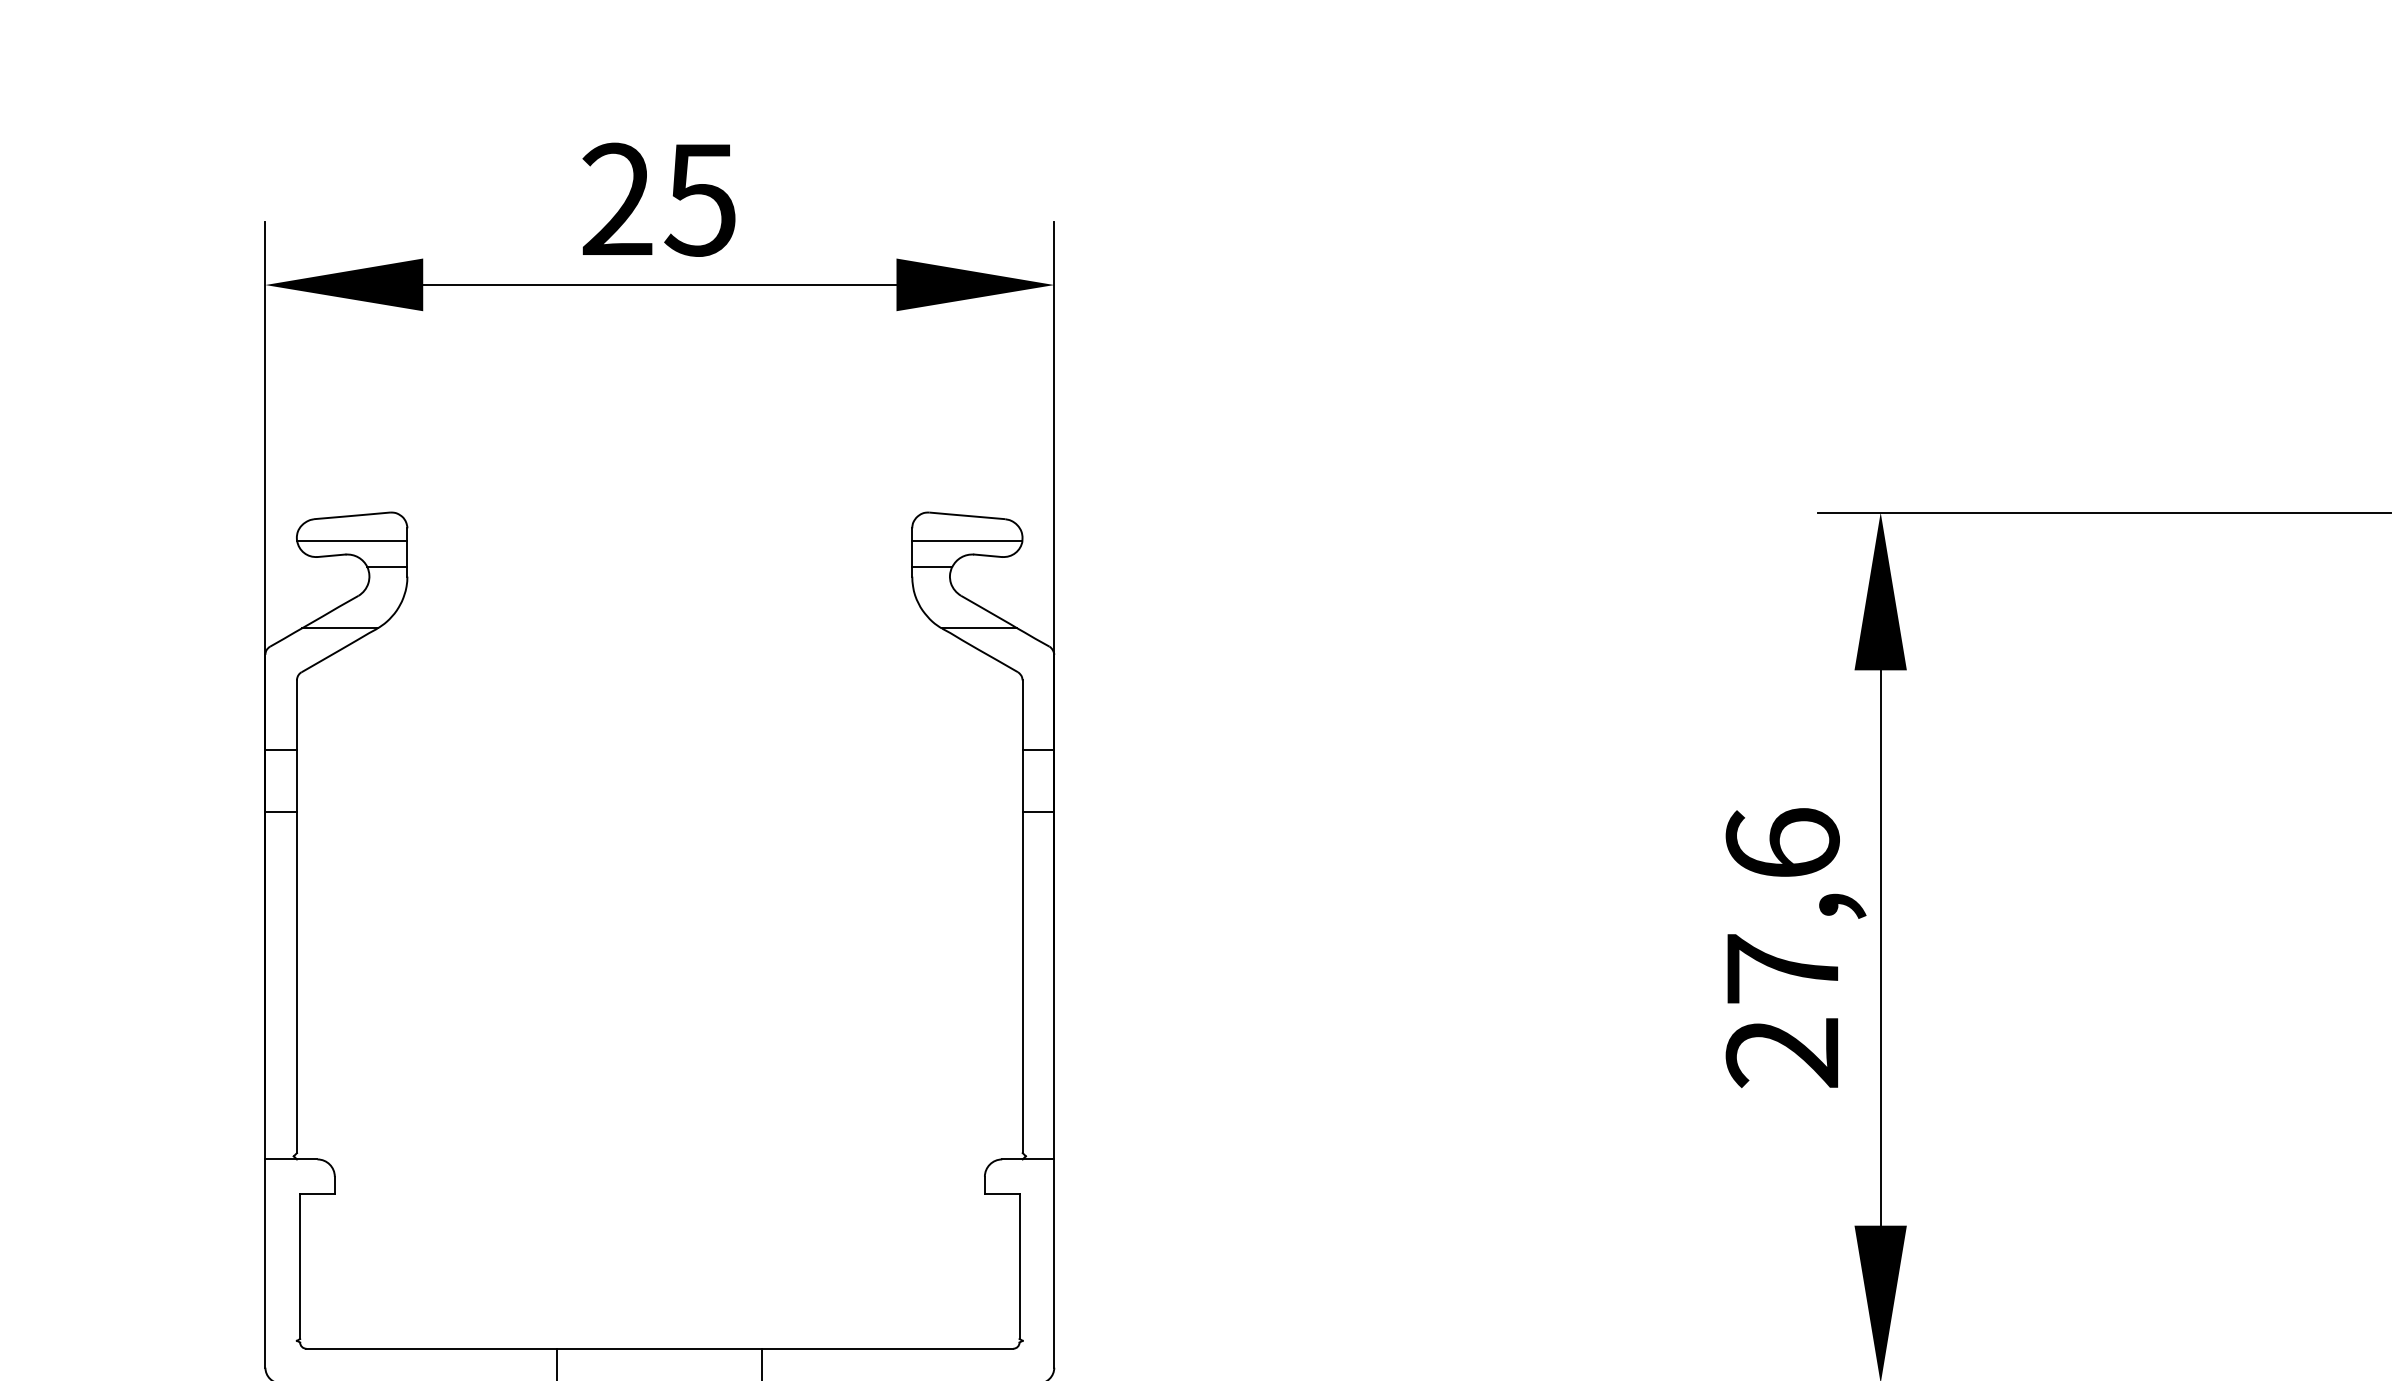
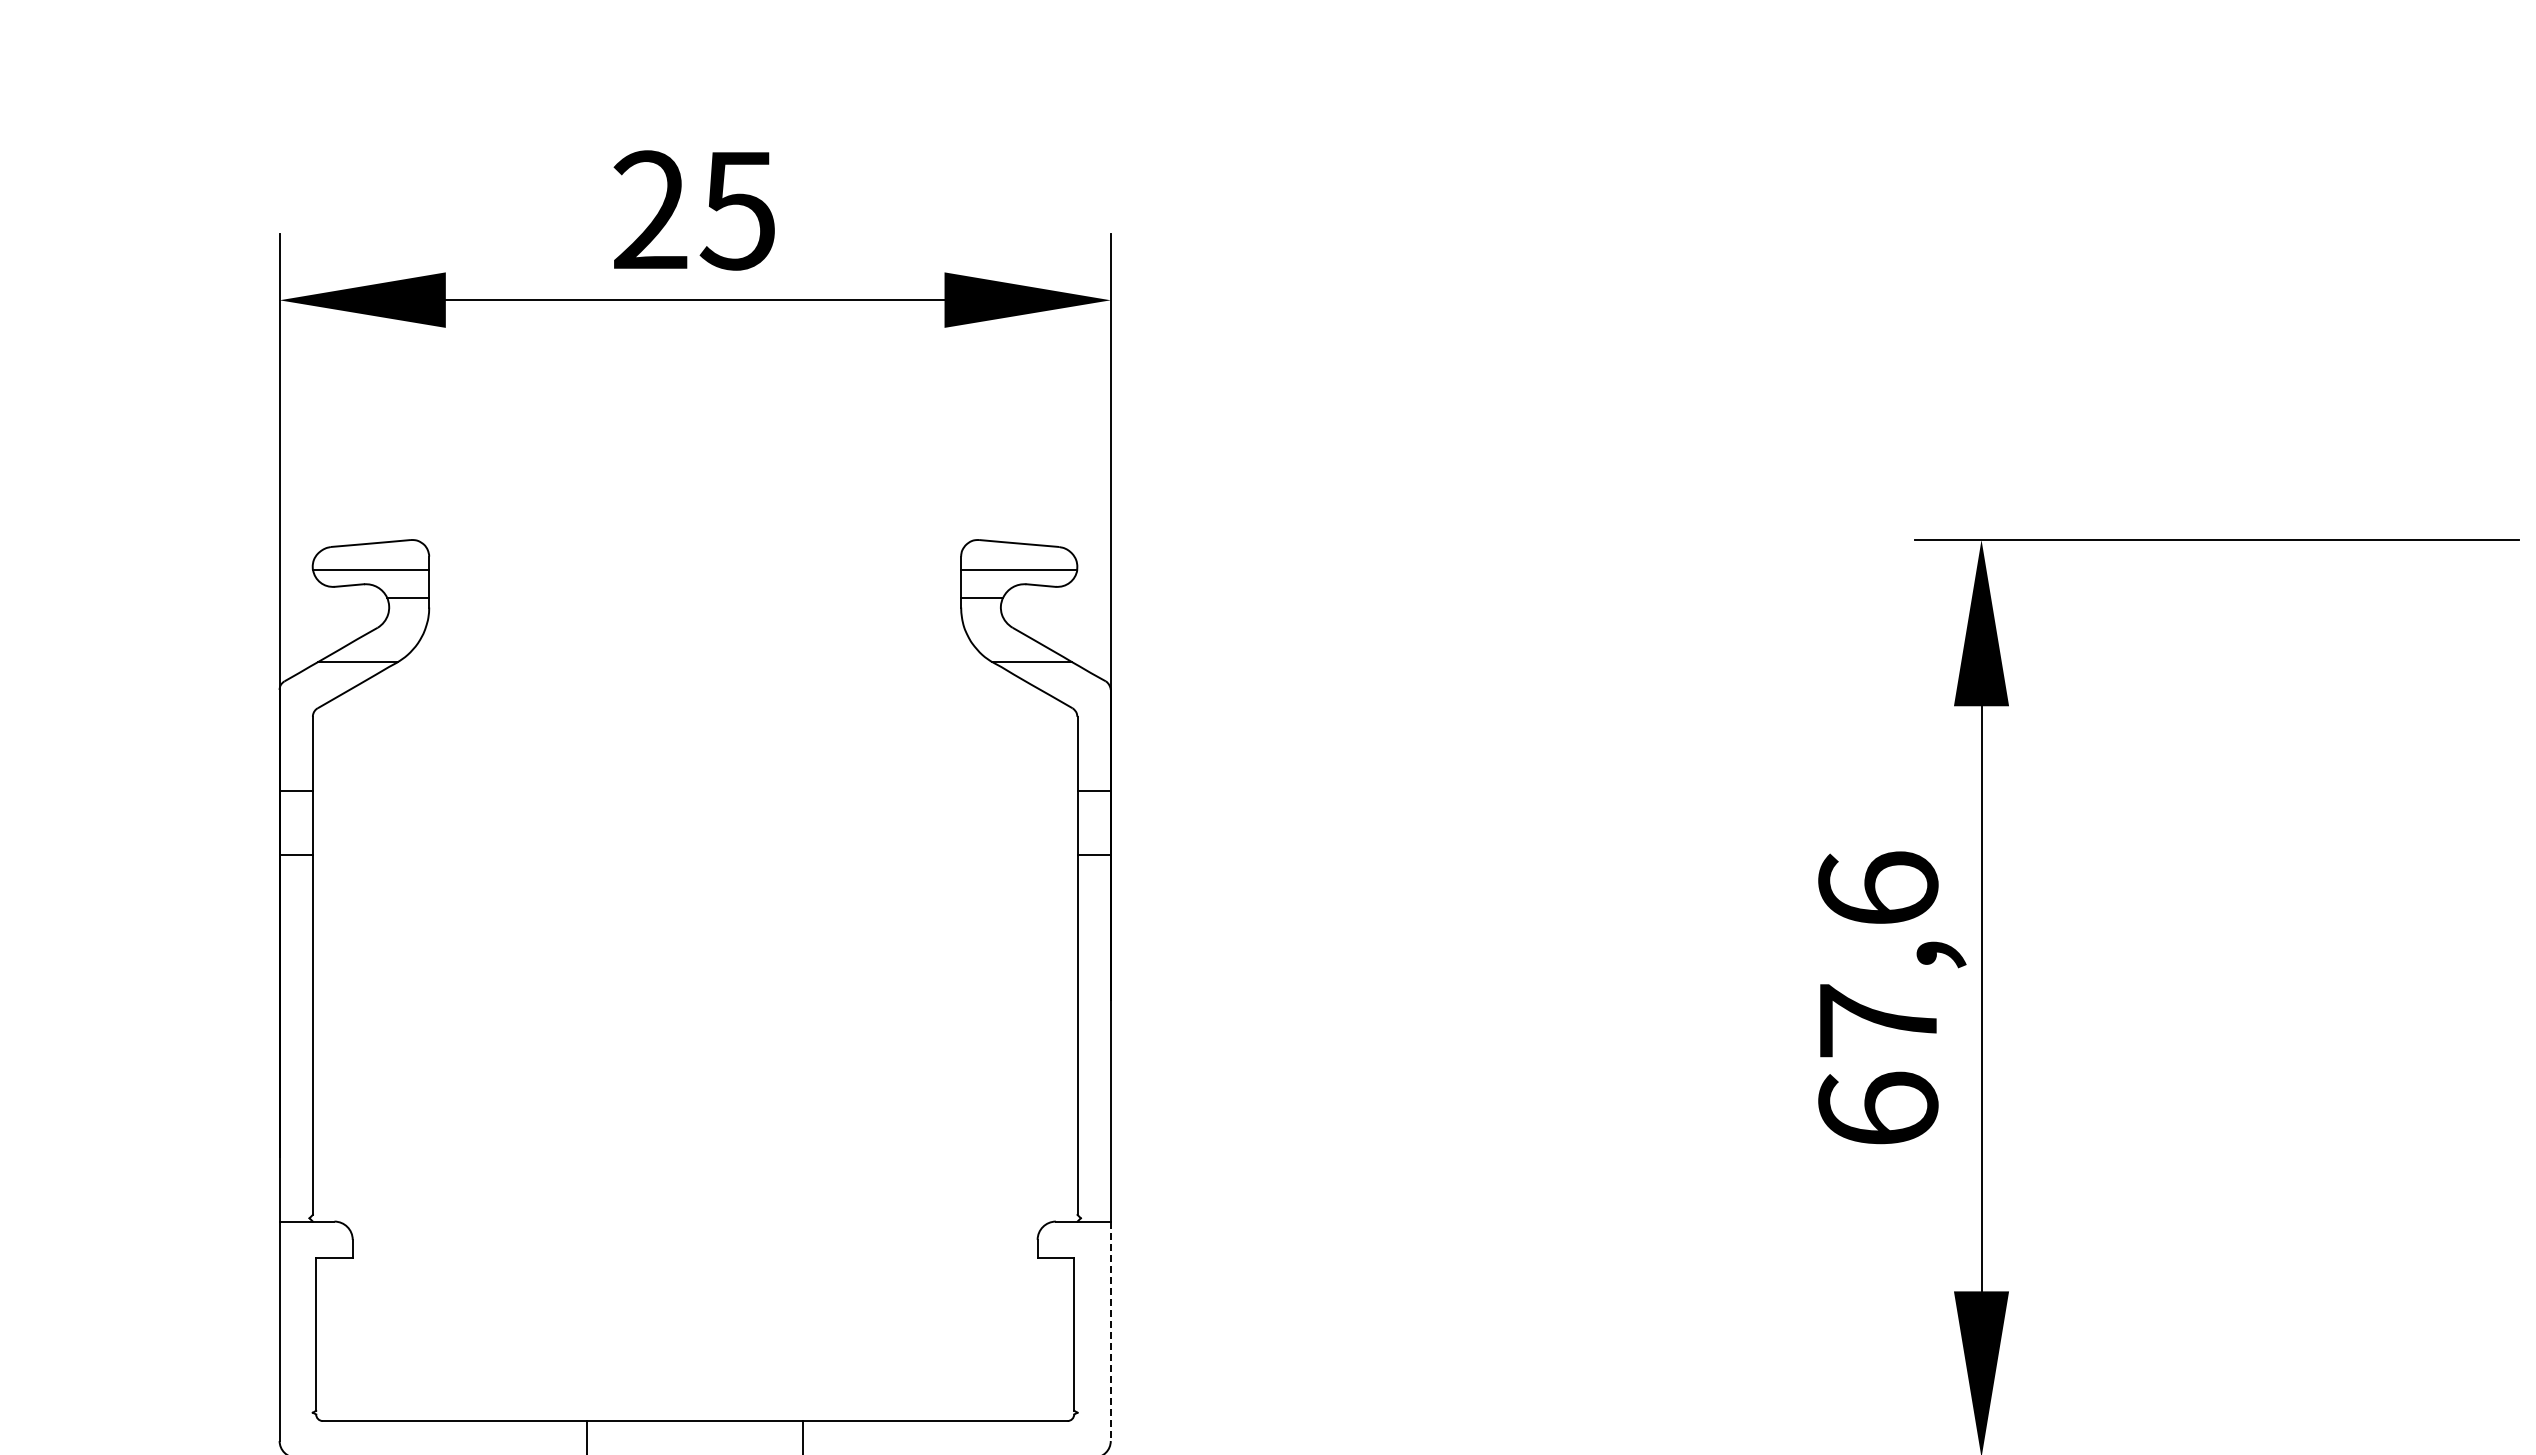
text: (1782, 1052) -> (1878, 1108), 27,6 -> 67,6
line: (1054, 1263) -> (1110, 1331), solid -> dashed

